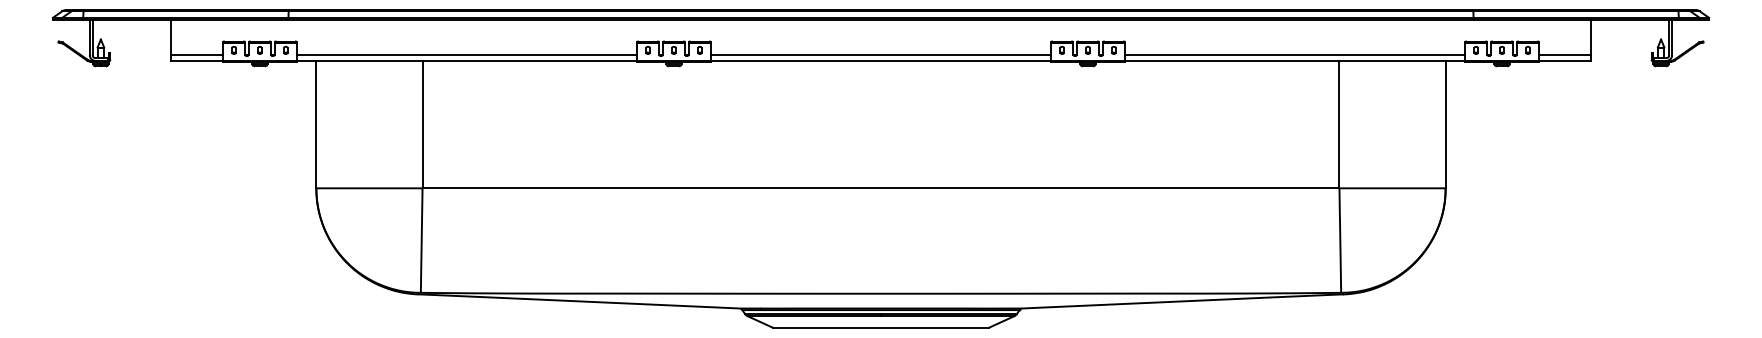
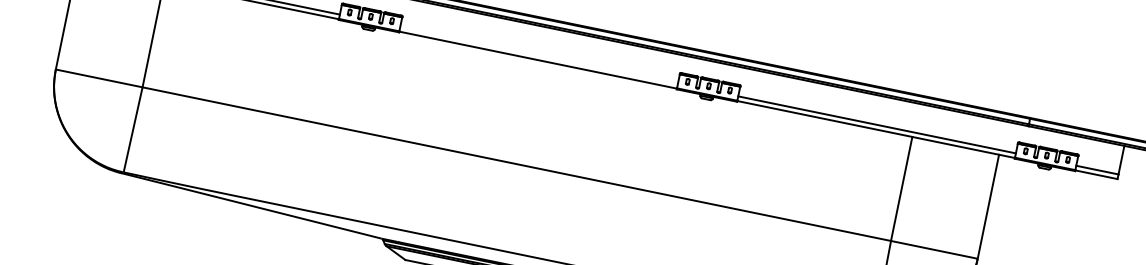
line: (880, 55) -> (538, 55), removed

